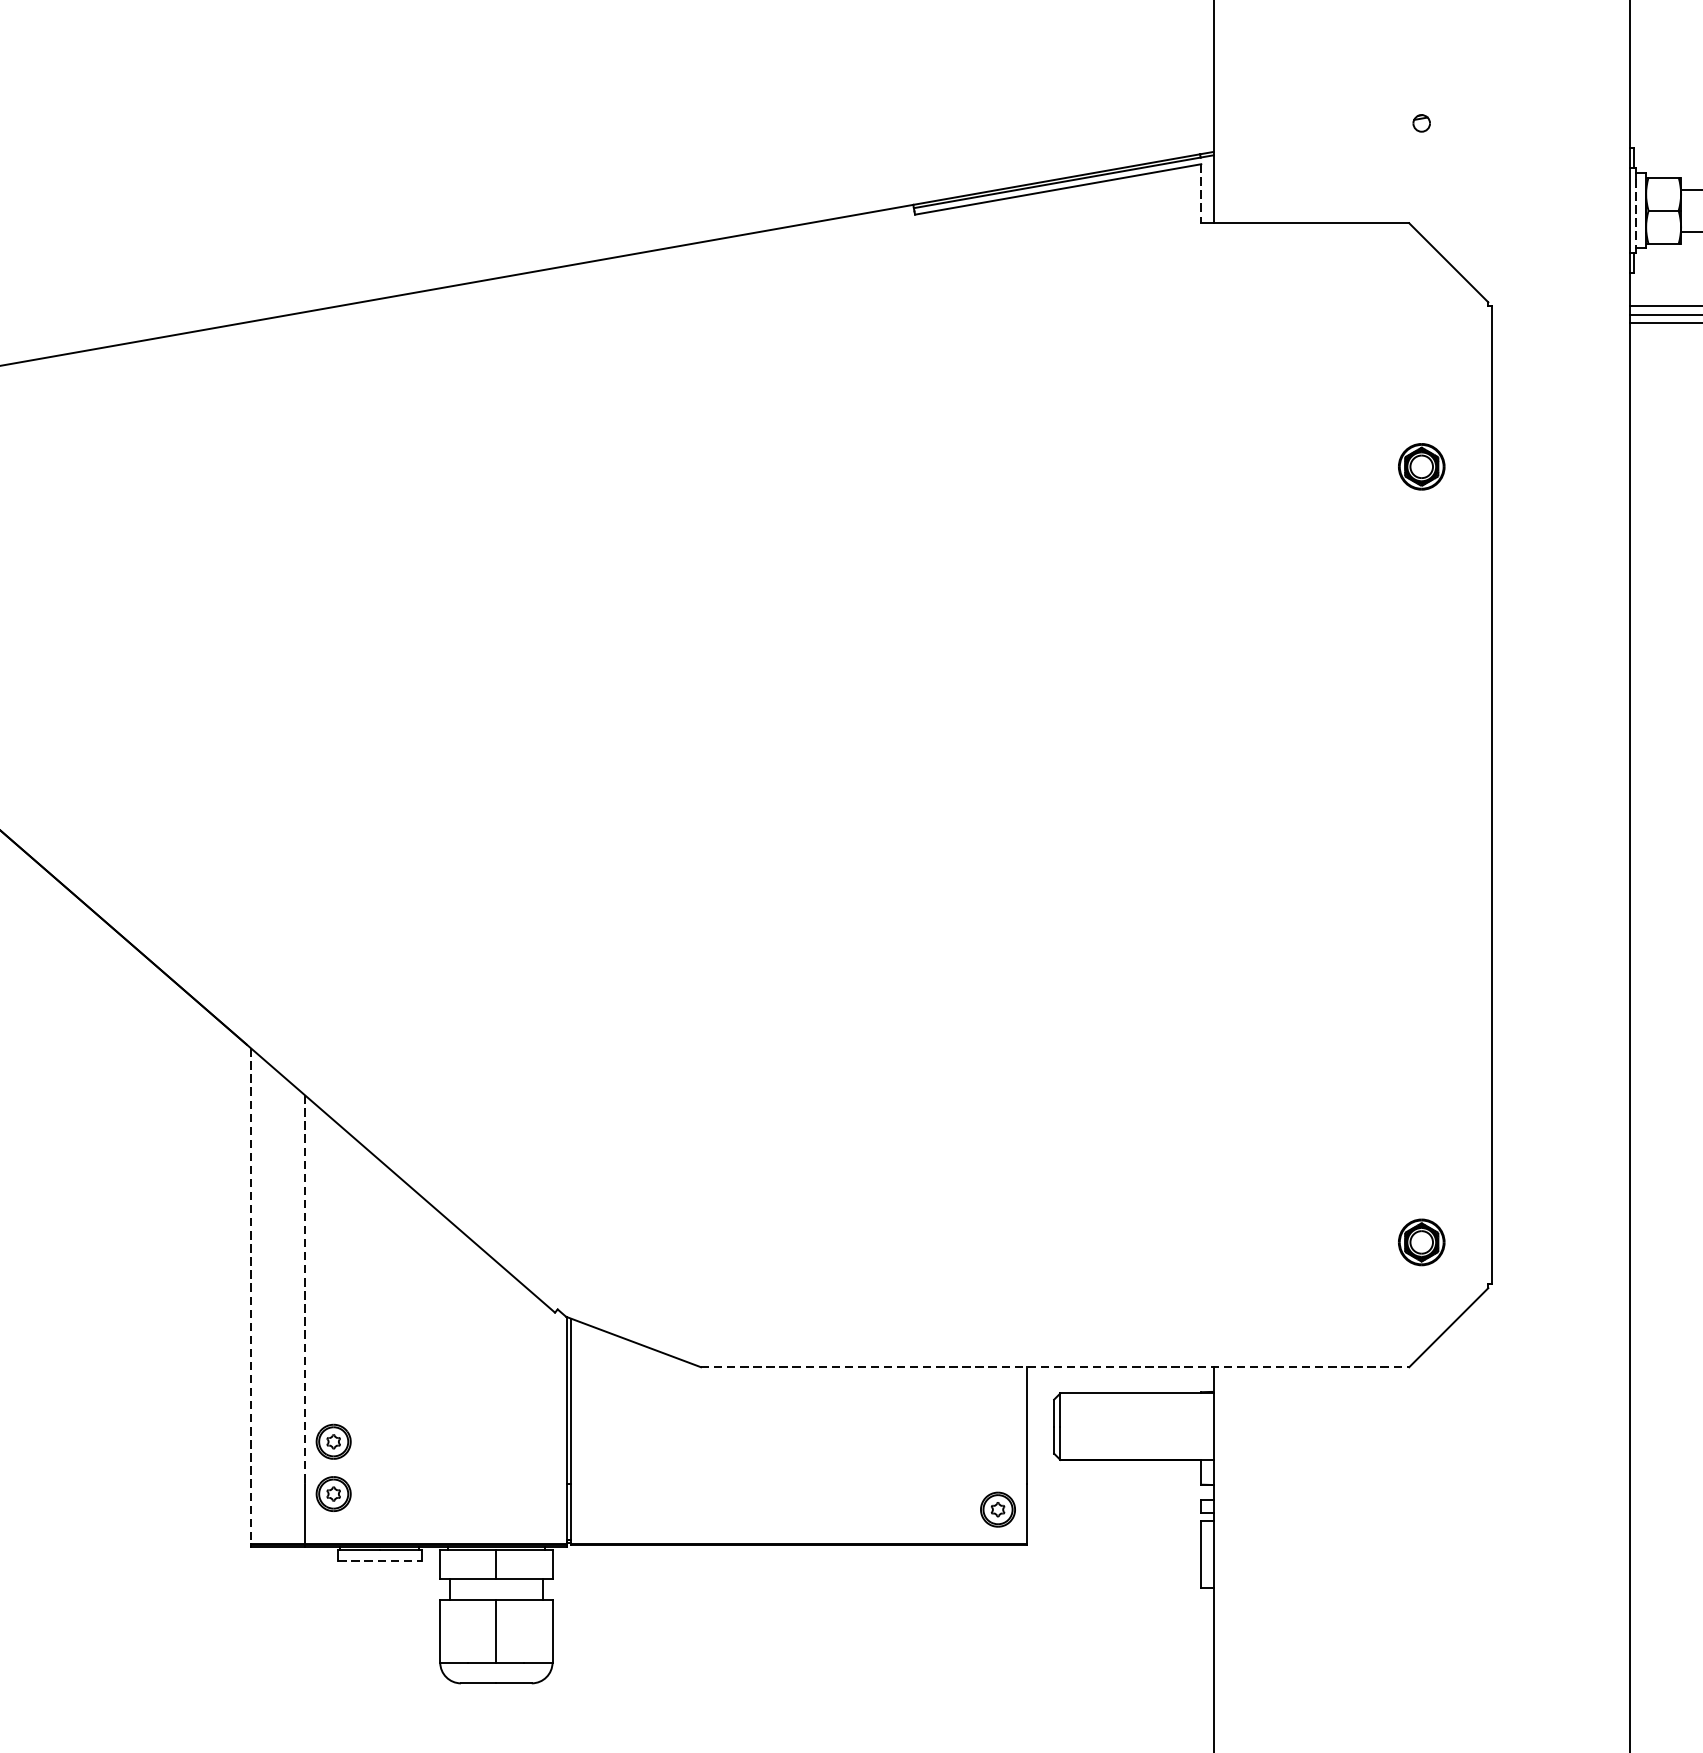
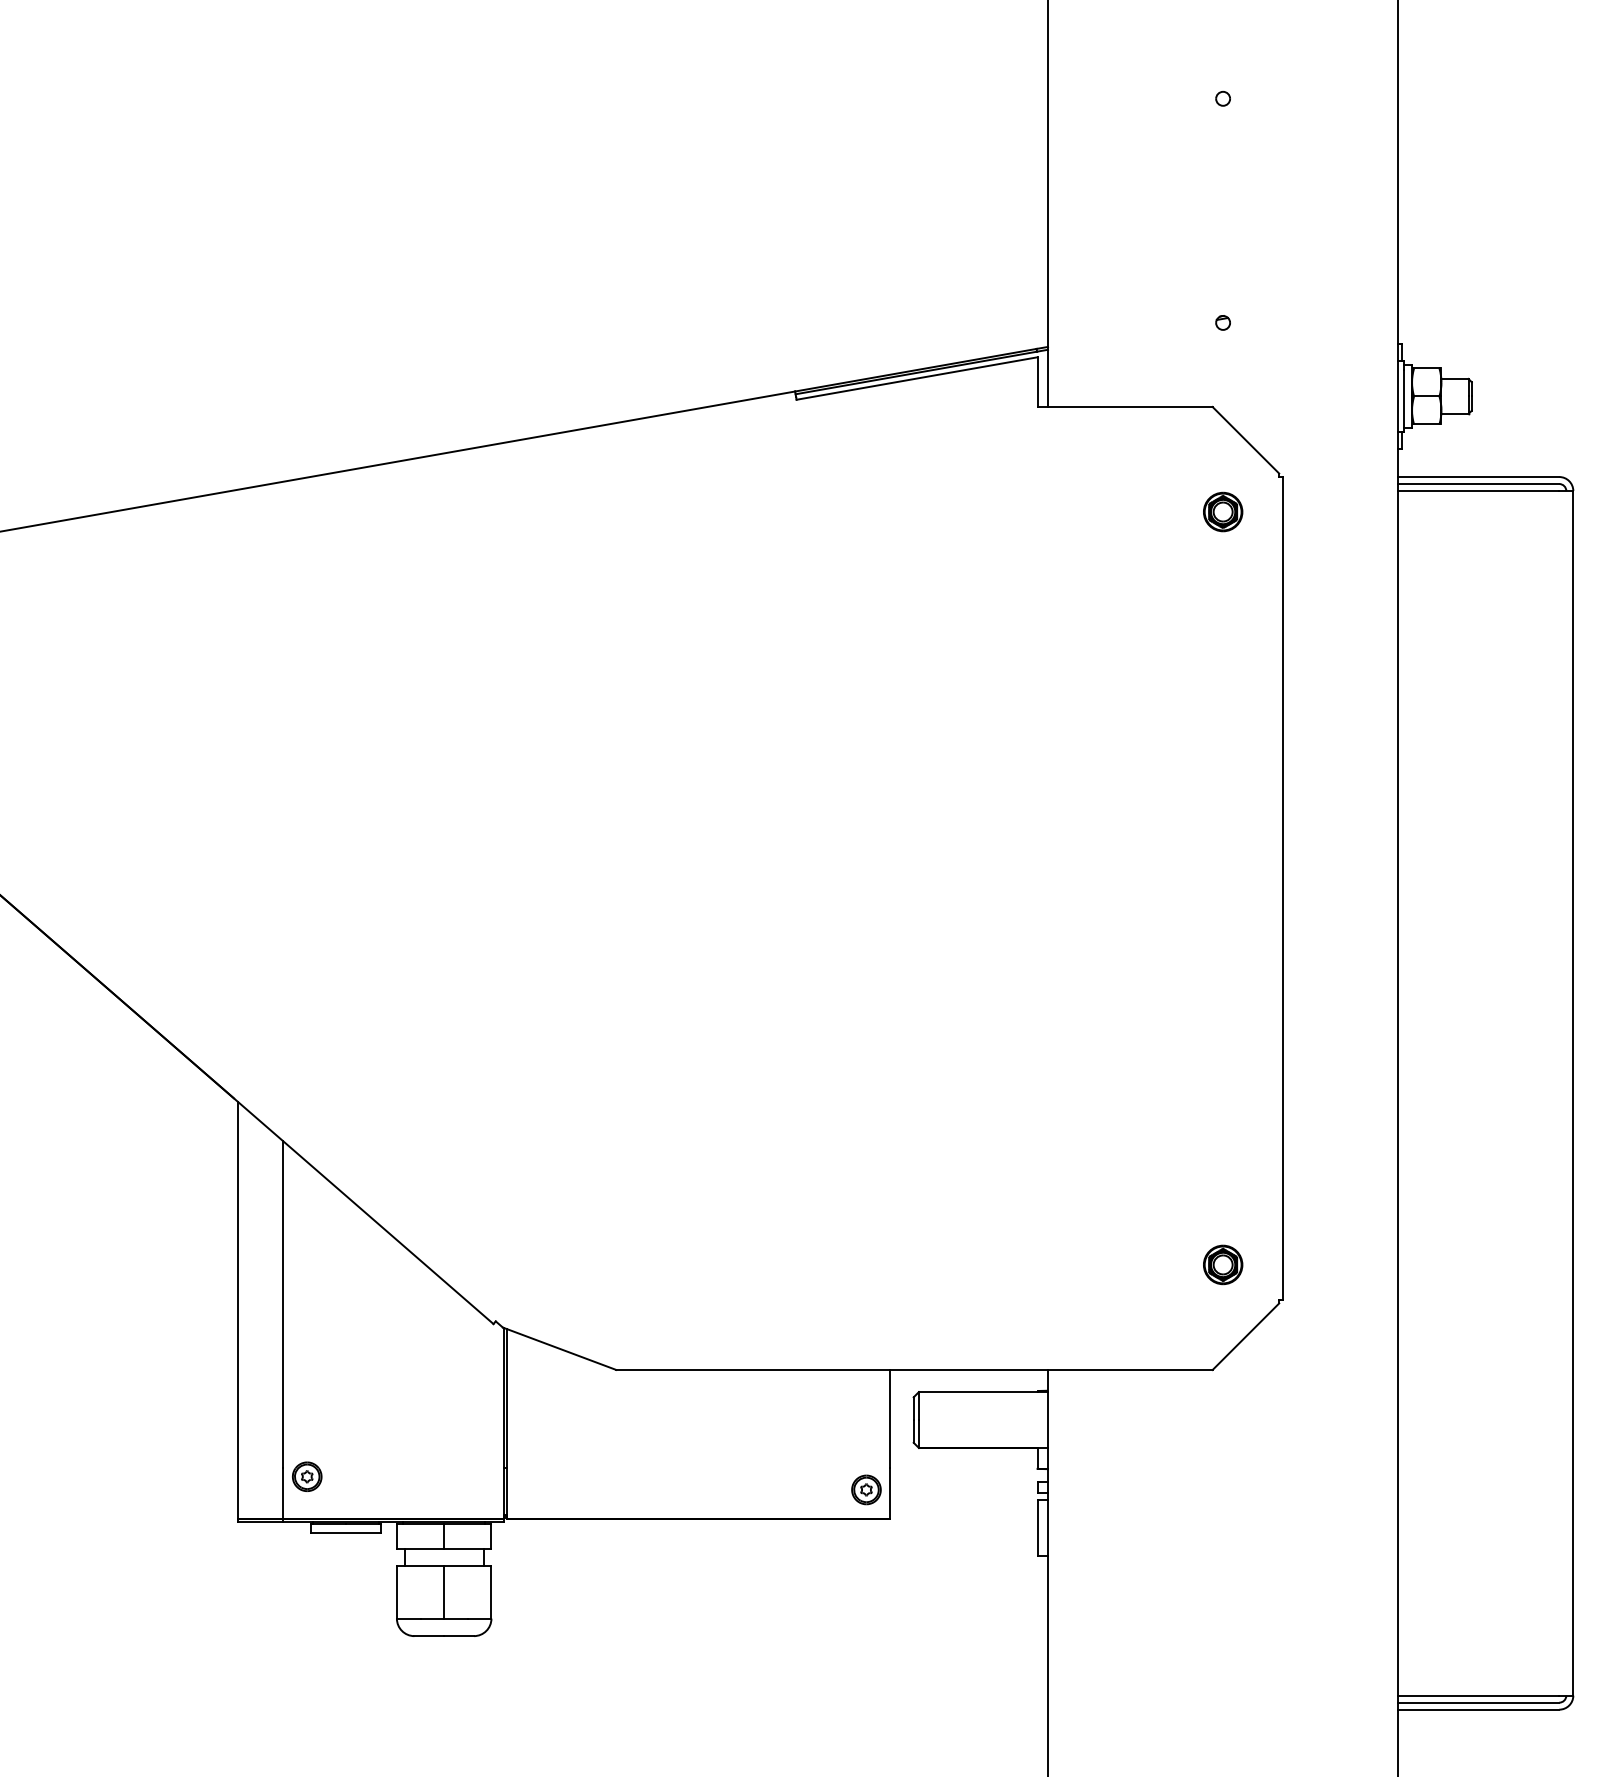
line: (1201, 194) -> (1037, 382), dashed -> solid
line: (1635, 216) -> (1403, 401), dashed -> solid
part: (1422, 466) -> (1223, 511), moved
line: (305, 1289) -> (283, 1304), dashed -> solid
line: (250, 1296) -> (237, 1310), dashed -> solid
line: (1056, 1367) -> (915, 1370), dashed -> solid
part: (334, 1441) -> (307, 1432), removed
line: (380, 1560) -> (346, 1532), dashed -> solid

